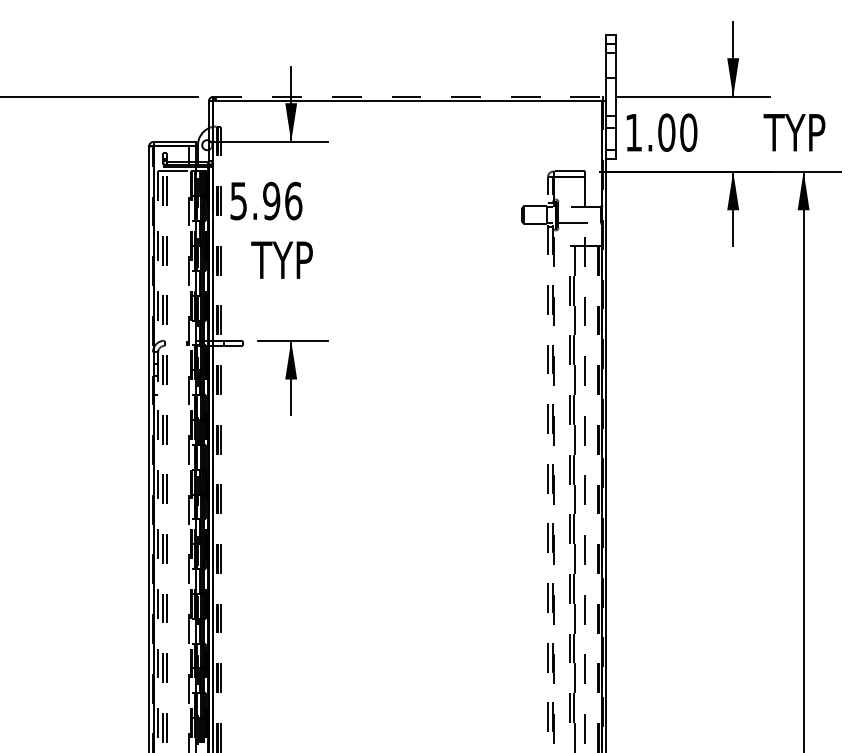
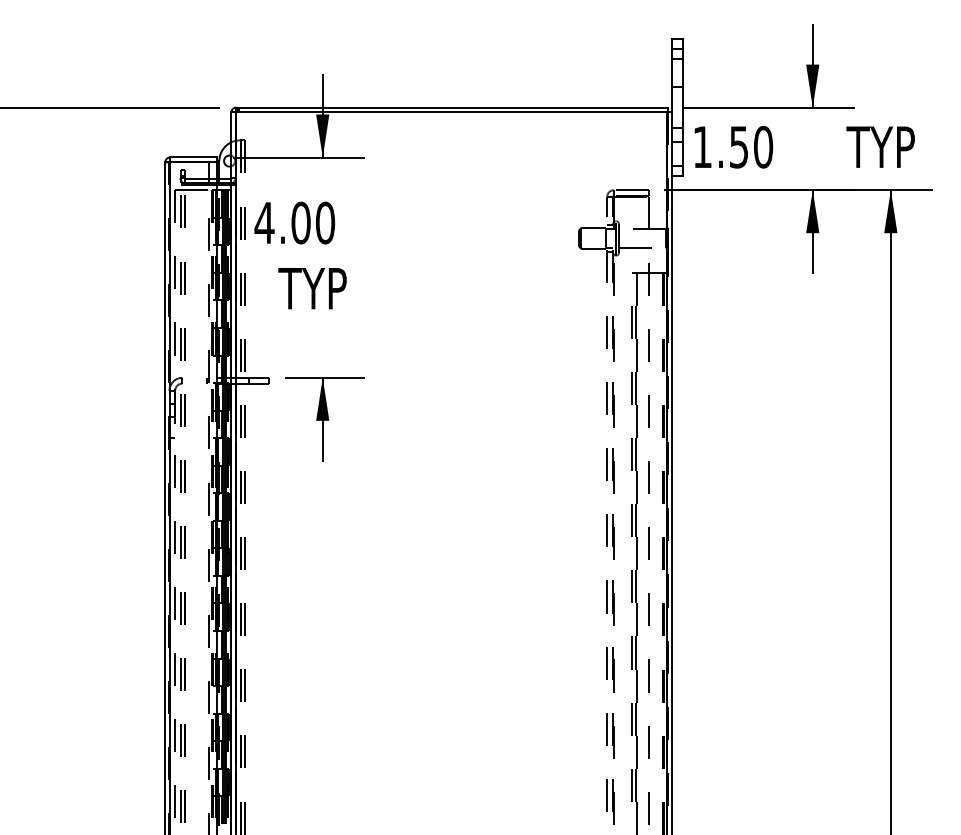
line: (408, 96) -> (452, 107), dashed -> solid
text: (666, 132) -> (738, 146), 1.00 -> 1.50
text: (265, 200) -> (294, 222), 5.96 -> 4.00

